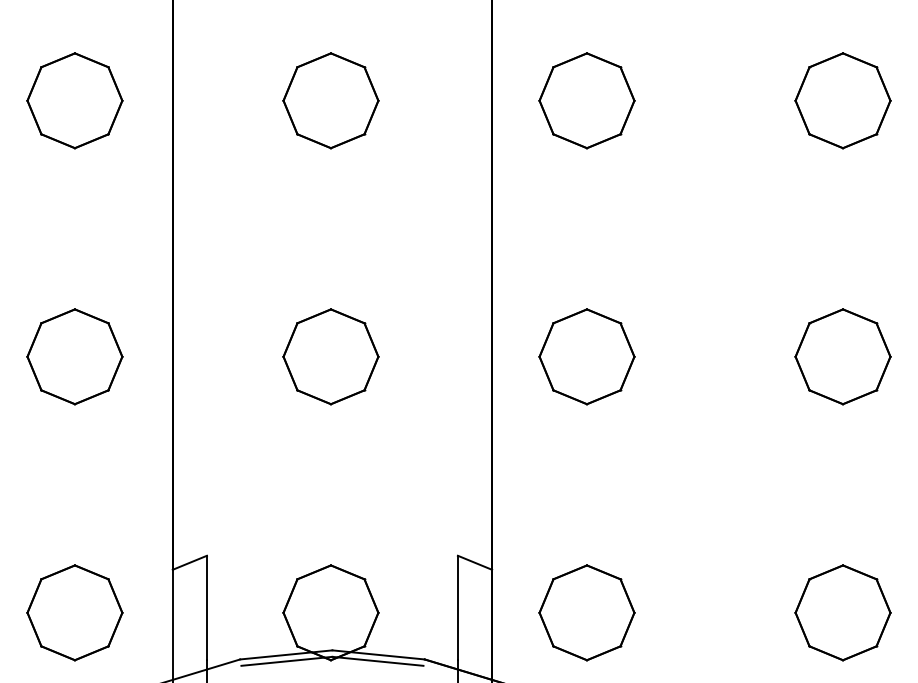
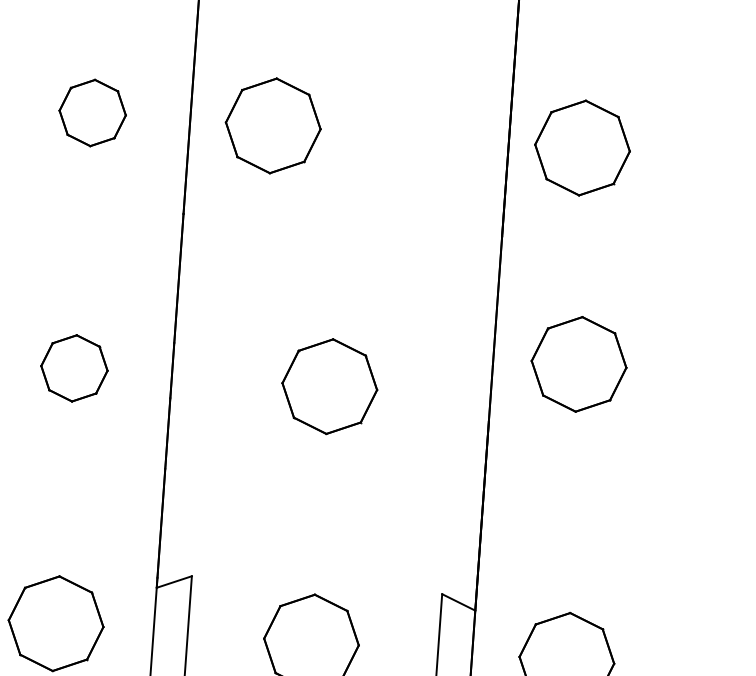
part: (74, 100) -> (92, 112), size x0.7
part: (330, 100) -> (272, 125), moved
part: (586, 100) -> (582, 147), moved
part: (74, 356) -> (74, 368), size x0.7
part: (586, 356) -> (578, 364), moved

